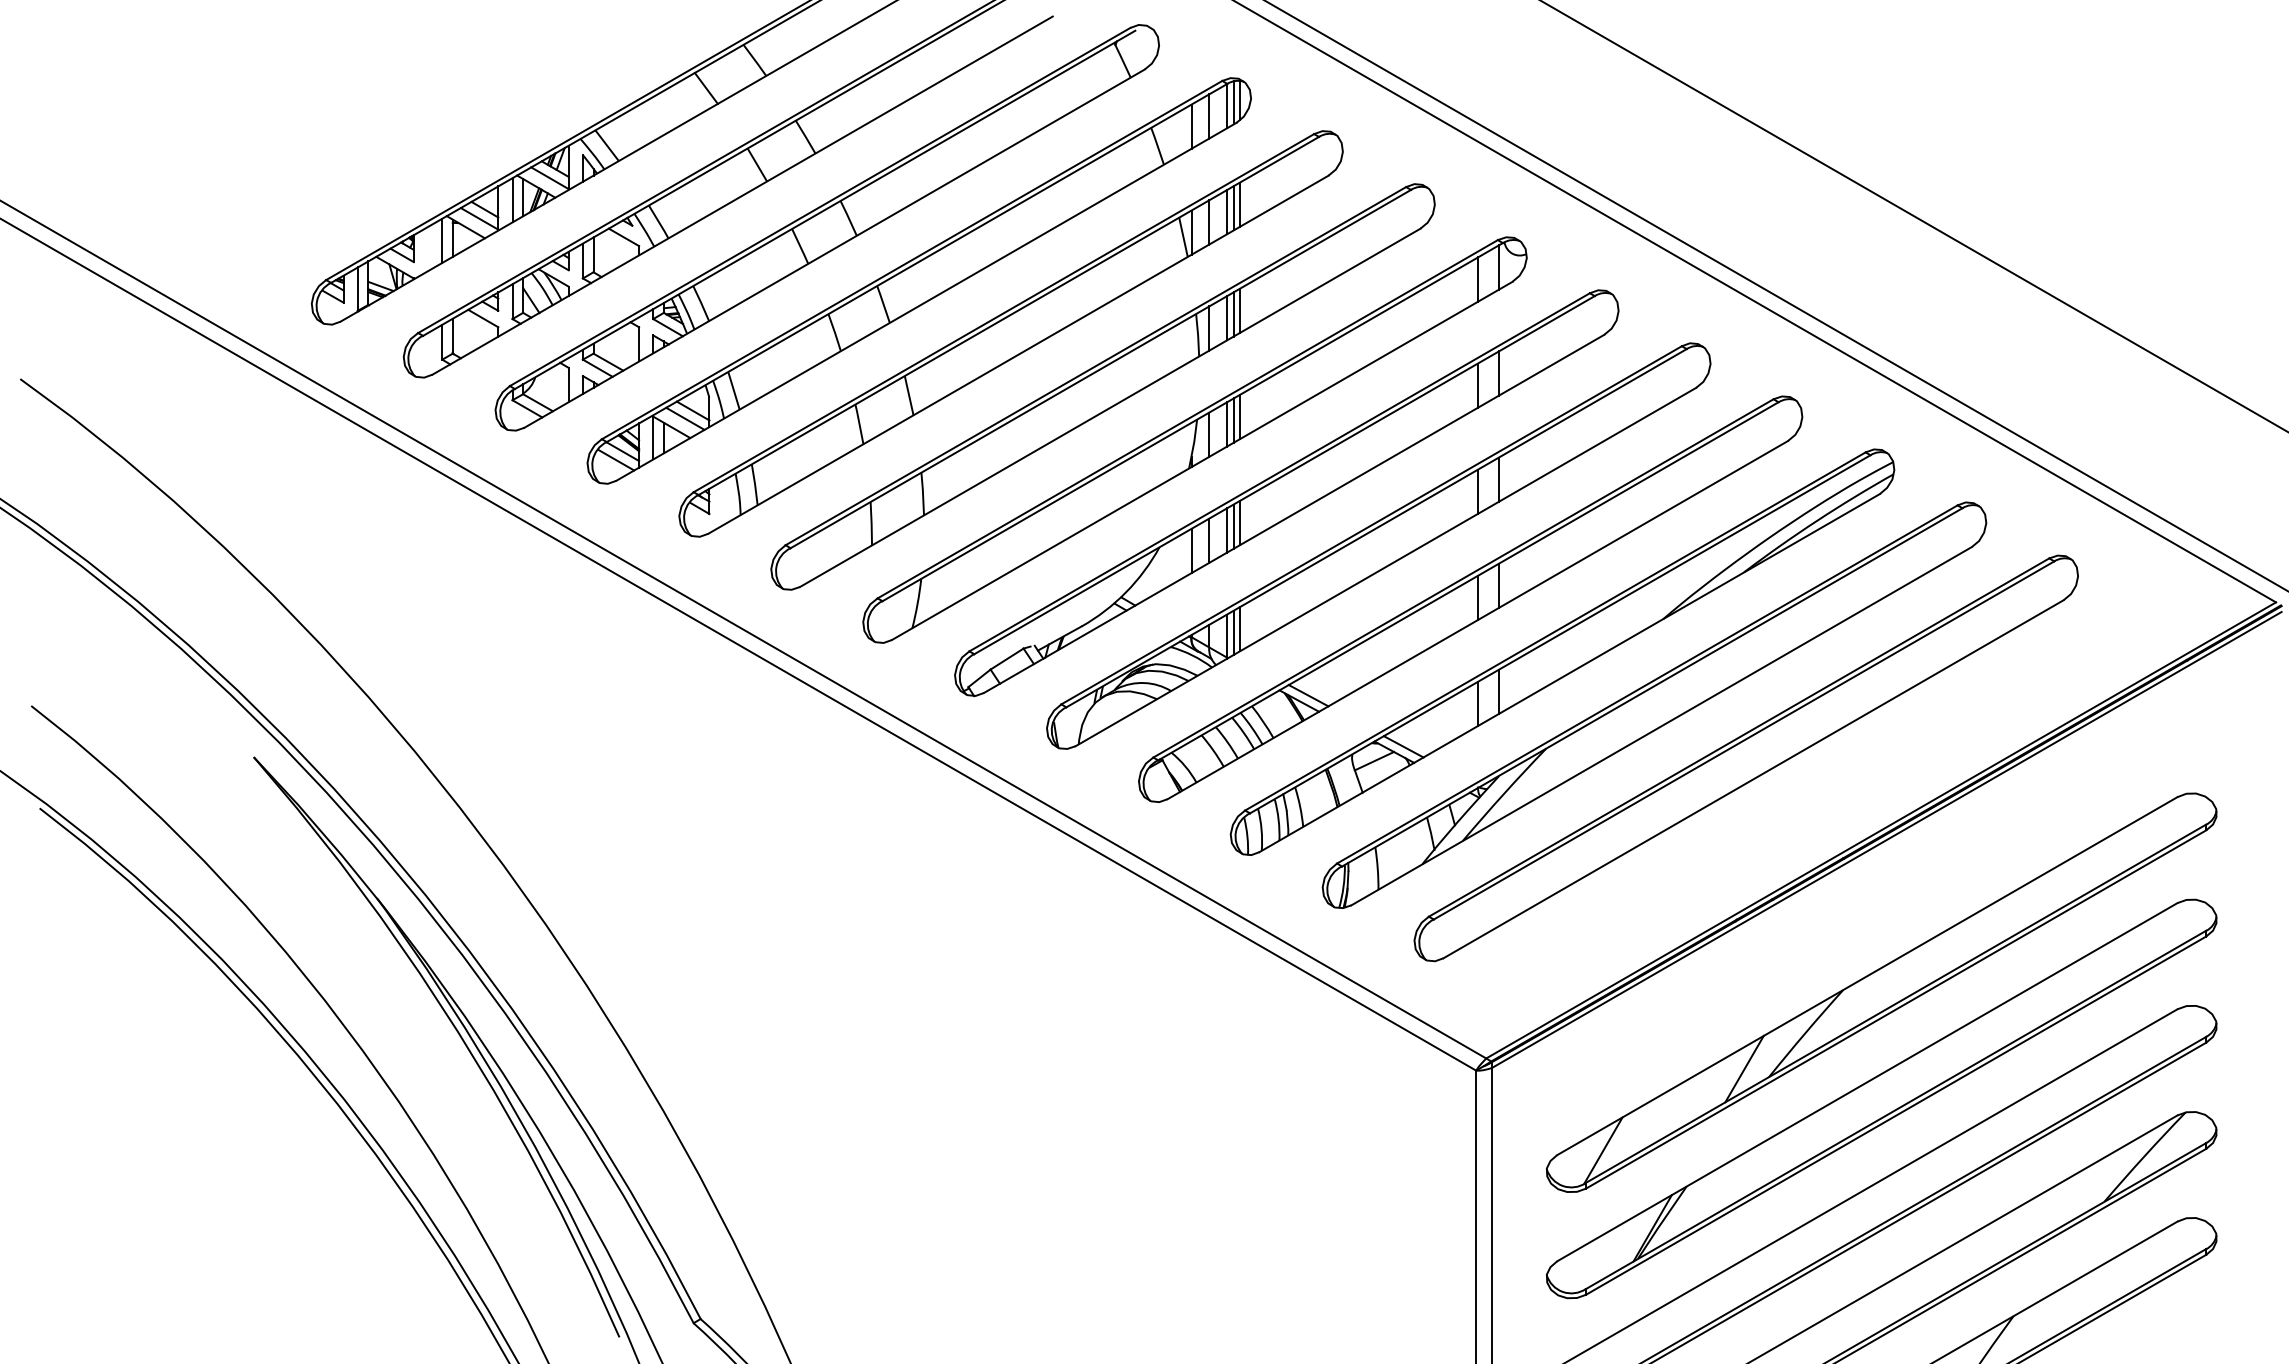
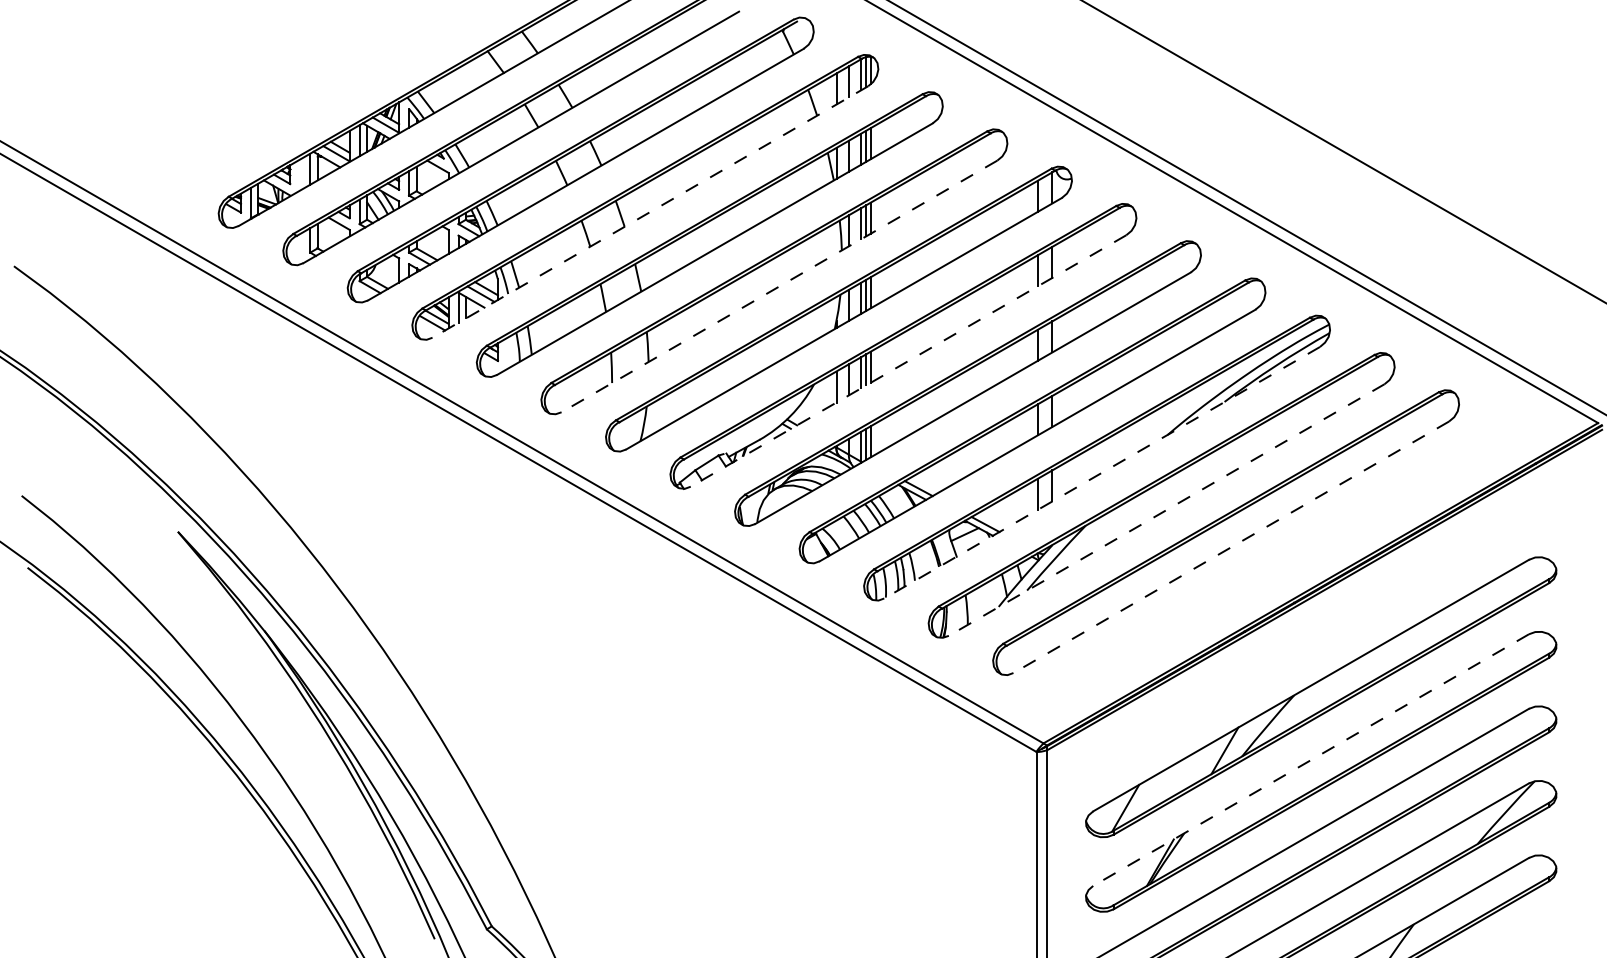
line: (926, 302) -> (650, 212), solid -> dashed
line: (1109, 408) -> (778, 286), solid -> dashed
line: (1293, 514) -> (908, 361), solid -> dashed
line: (1569, 673) -> (1101, 473), solid -> dashed
line: (1661, 726) -> (1166, 510), solid -> dashed
line: (1753, 779) -> (1231, 547), solid -> dashed
line: (1866, 1082) -> (1310, 760), solid -> dashed

